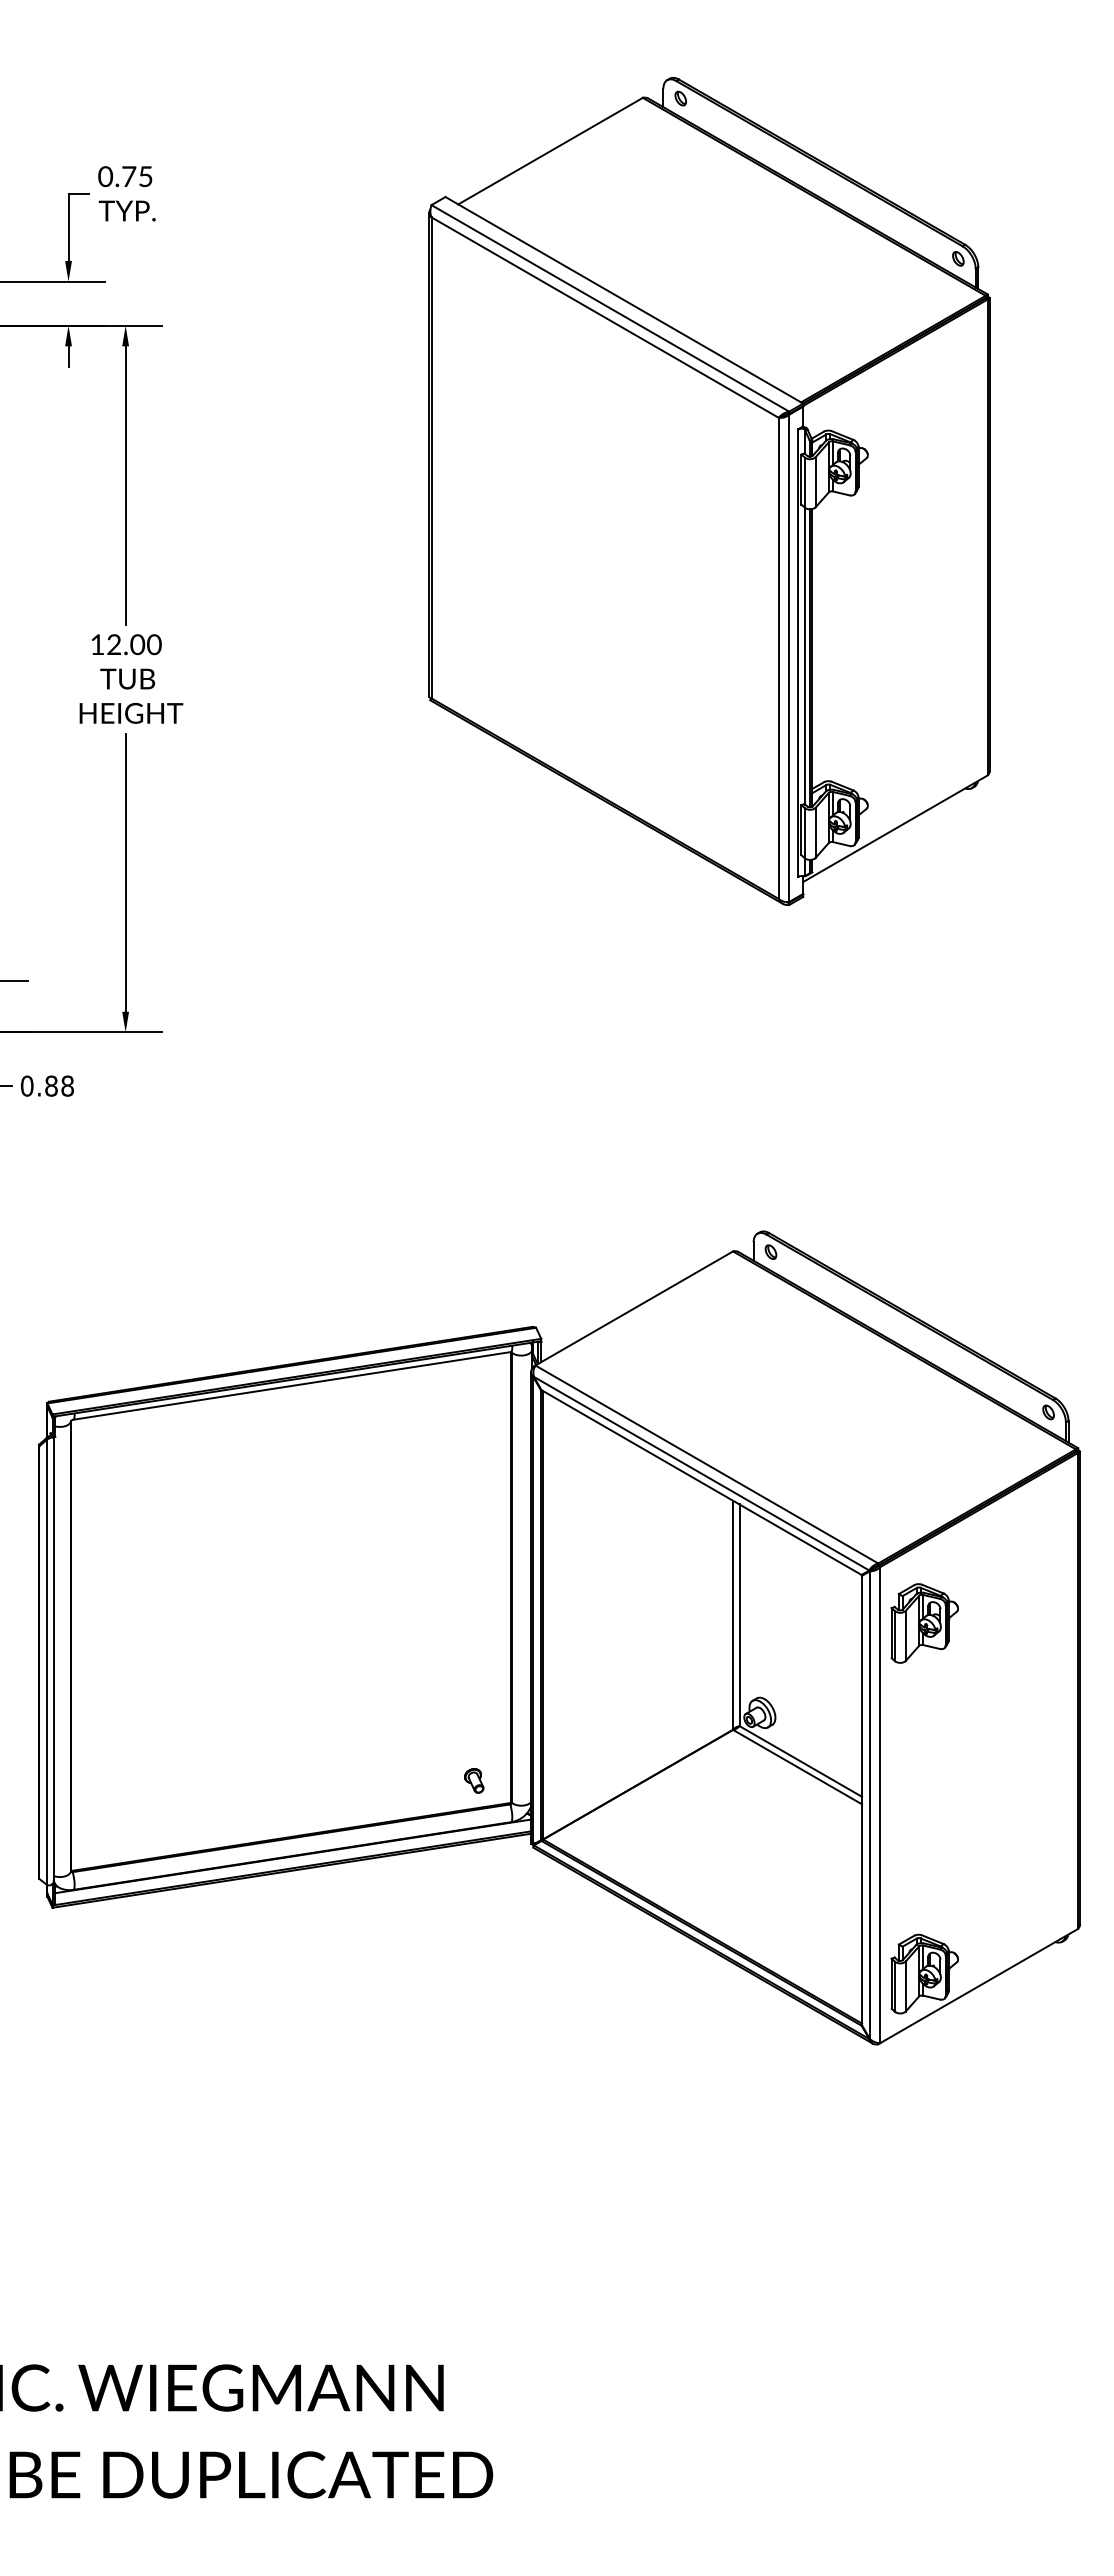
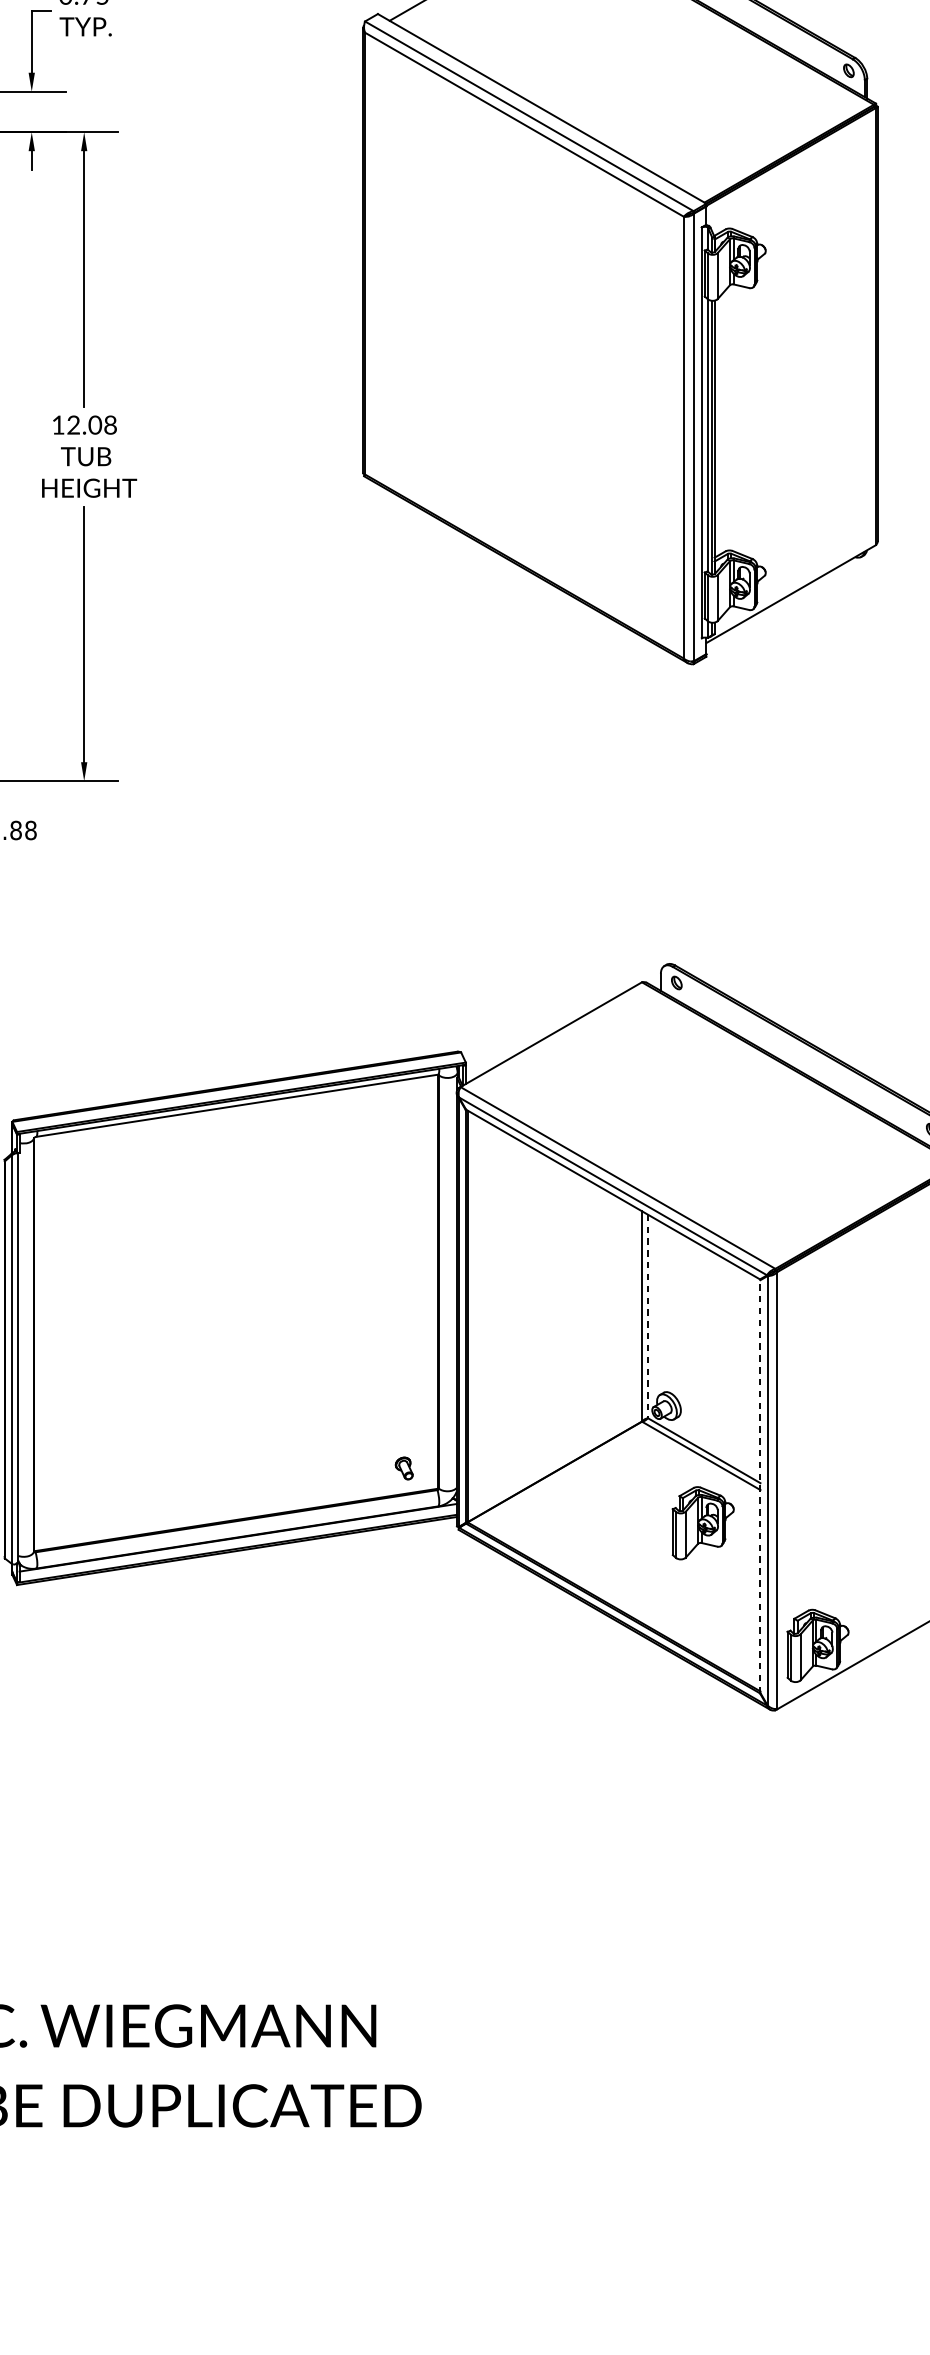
text: (154, 644) -> (110, 424), 12.00 -> 12.08
line: (739, 1615) -> (647, 1316), solid -> dashed
part: (924, 1623) -> (703, 1523), moved
line: (862, 1800) -> (760, 1486), solid -> dashed

